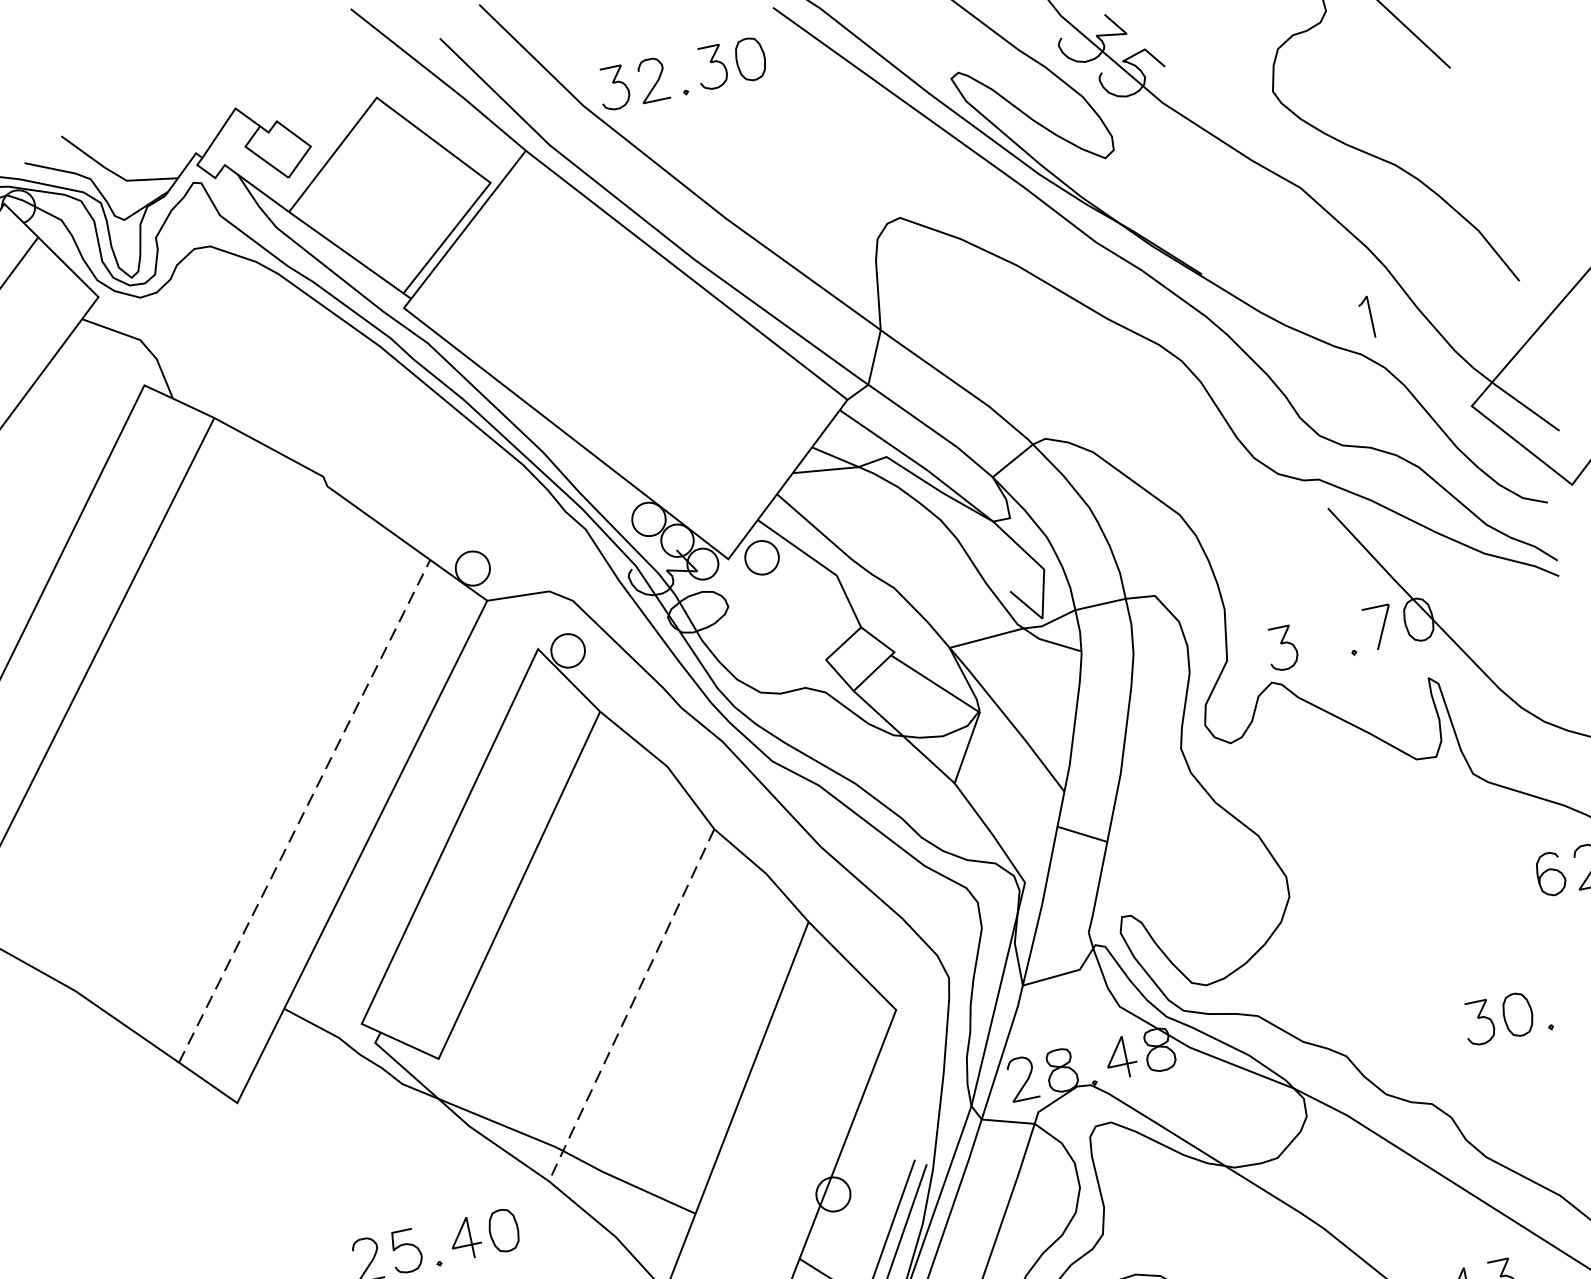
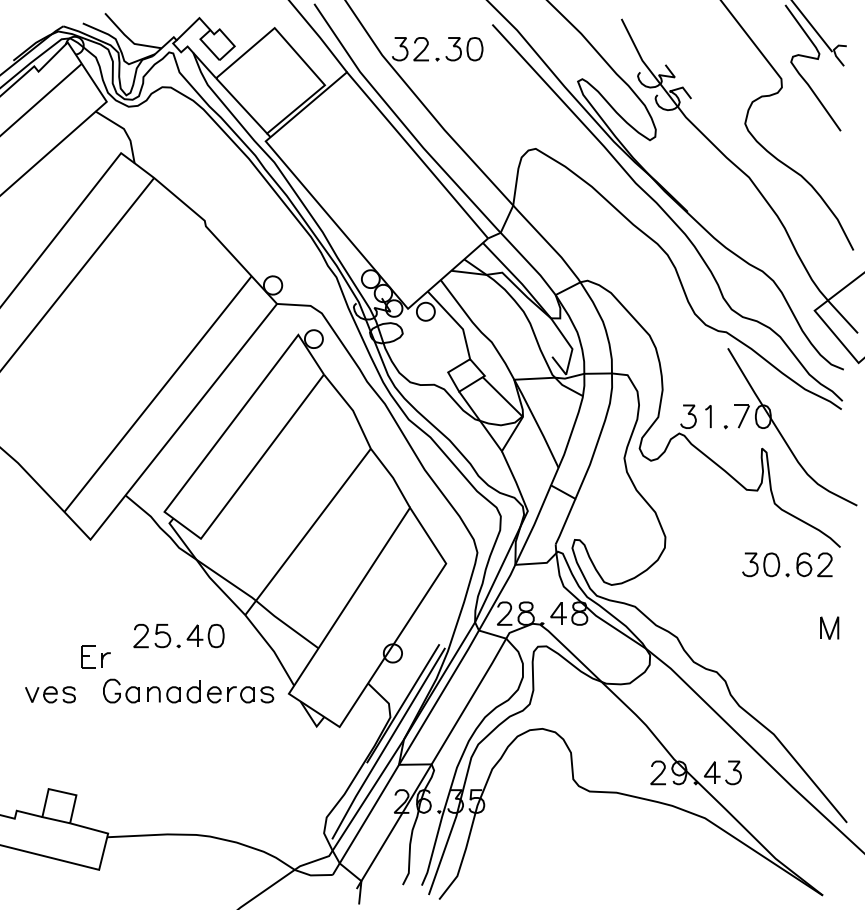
line: (1368, 316) -> (709, 416), moved
line: (303, 812) -> (157, 394), dashed -> solid
line: (631, 1008) -> (307, 533), dashed -> solid
part: (1506, 1016) -> (765, 564), moved

